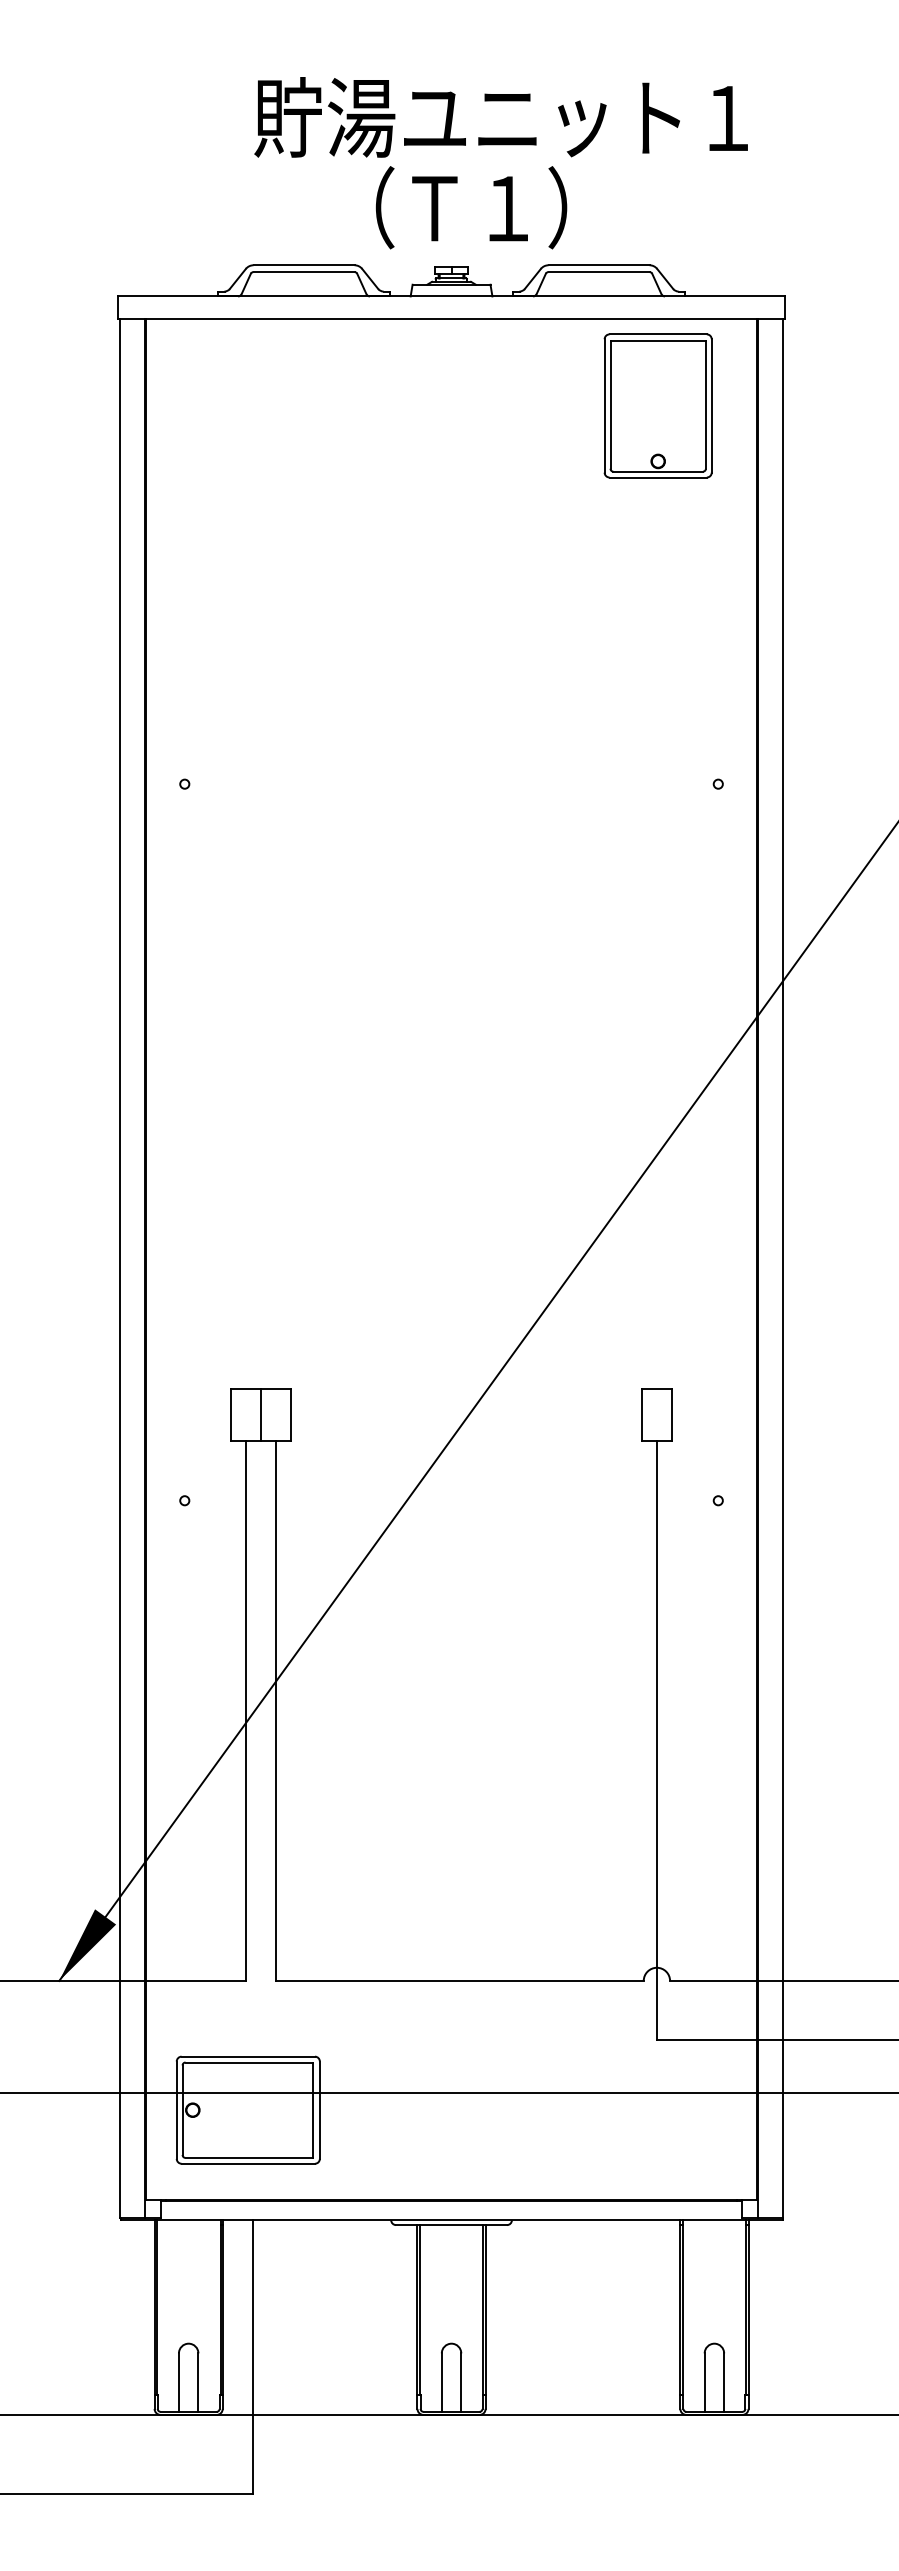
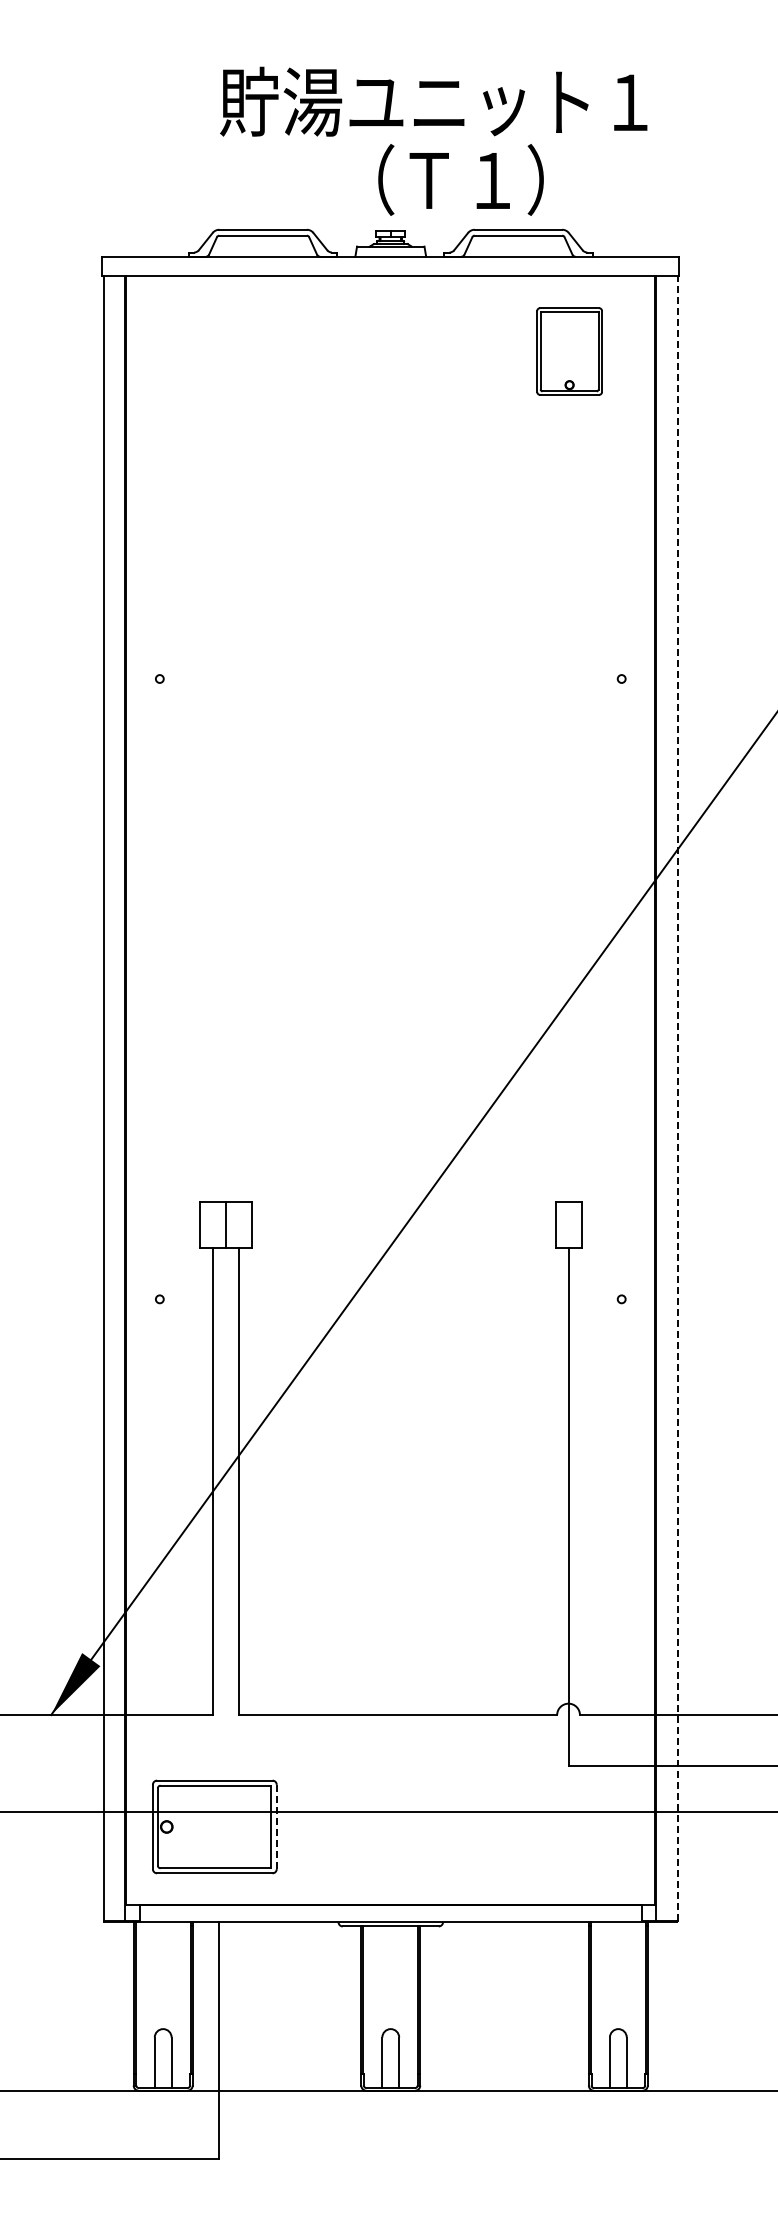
text: (470, 207) -> (460, 179), moved
part: (657, 405) -> (569, 351), size x0.7
line: (782, 1267) -> (677, 1097), solid -> dashed
line: (319, 2109) -> (276, 1826), solid -> dashed

